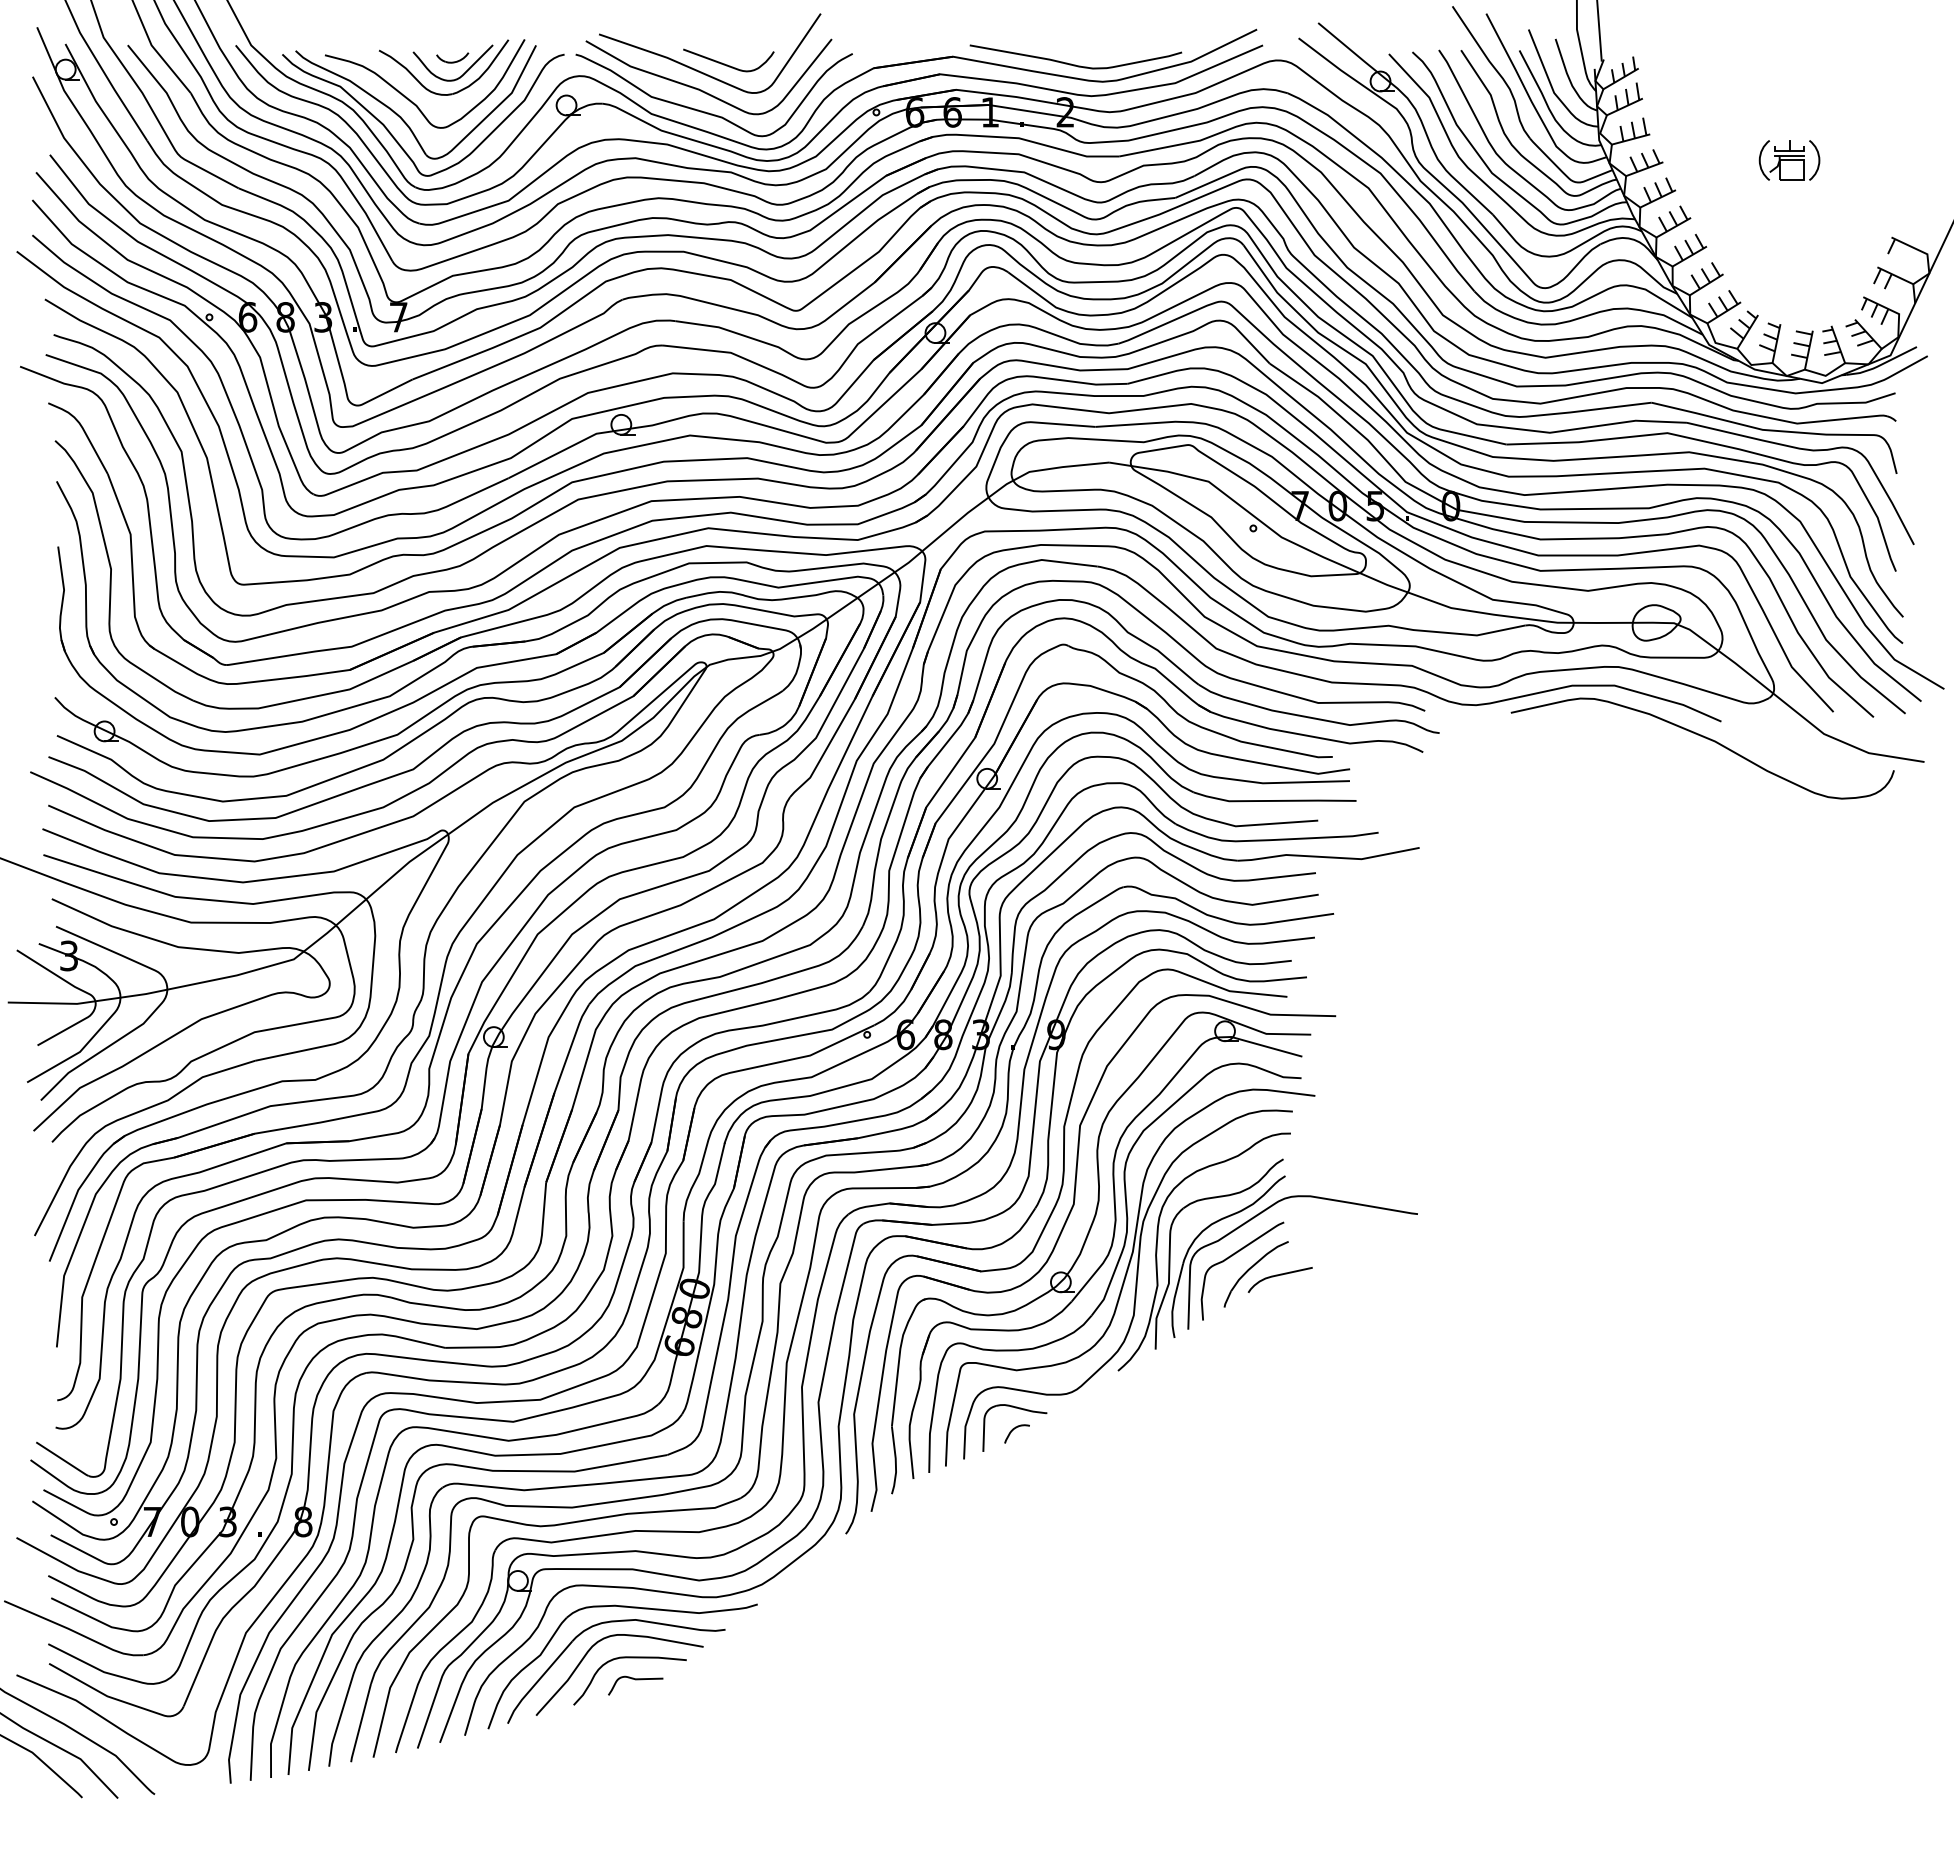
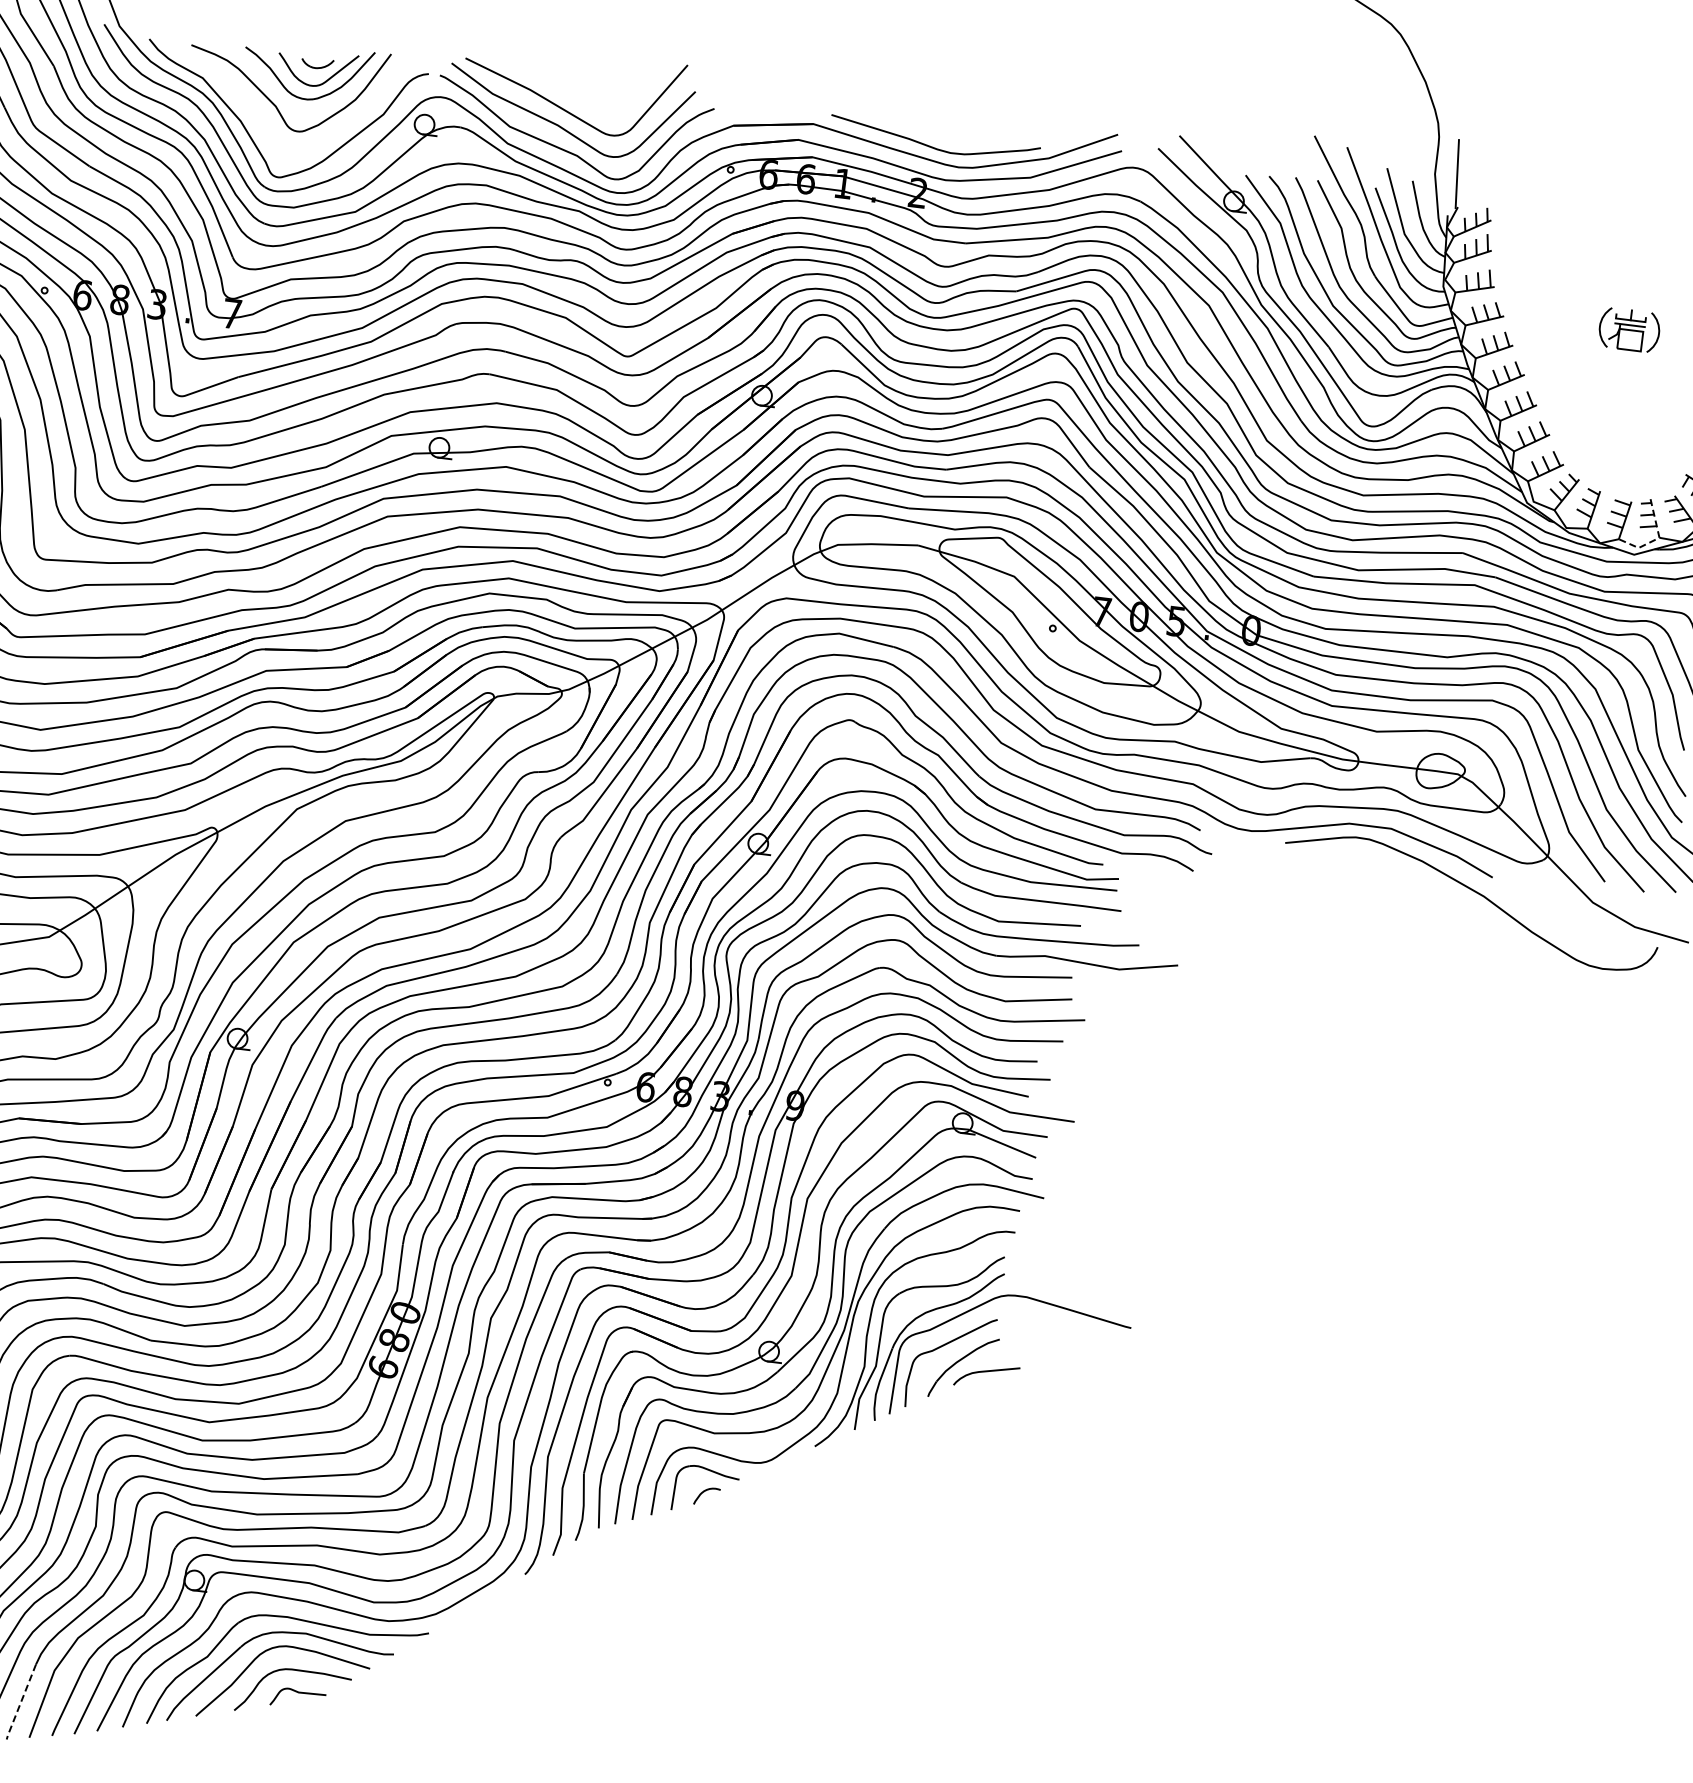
curve: (727, 64) -> (589, 103), removed
part: (401, 116) -> (259, 115), removed
line: (1842, 364) -> (1656, 538), solid -> dashed
line: (360, 1724) -> (20, 1703), solid -> dashed

